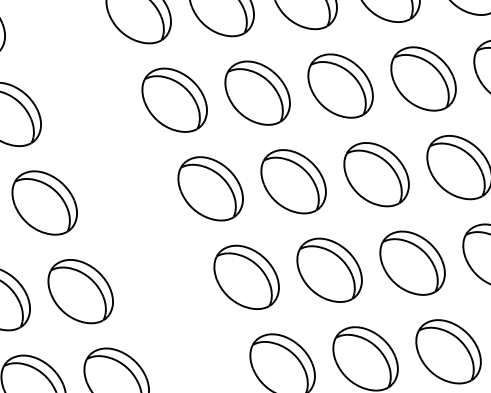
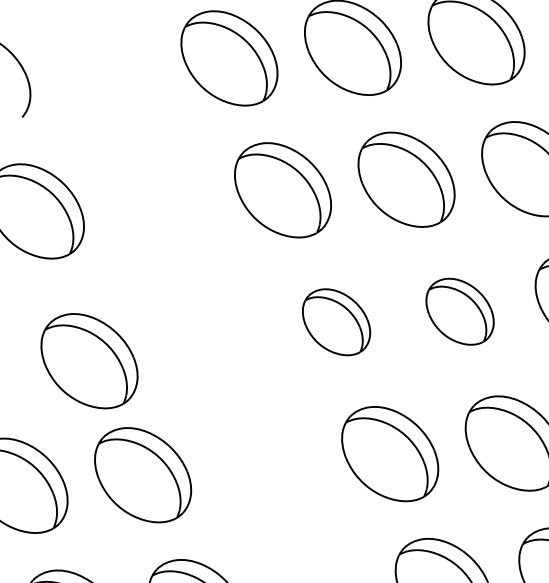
part: (293, 181) -> (459, 311), size x0.7
part: (210, 188) -> (336, 321), size x0.7
part: (44, 202) -> (89, 360), moved

